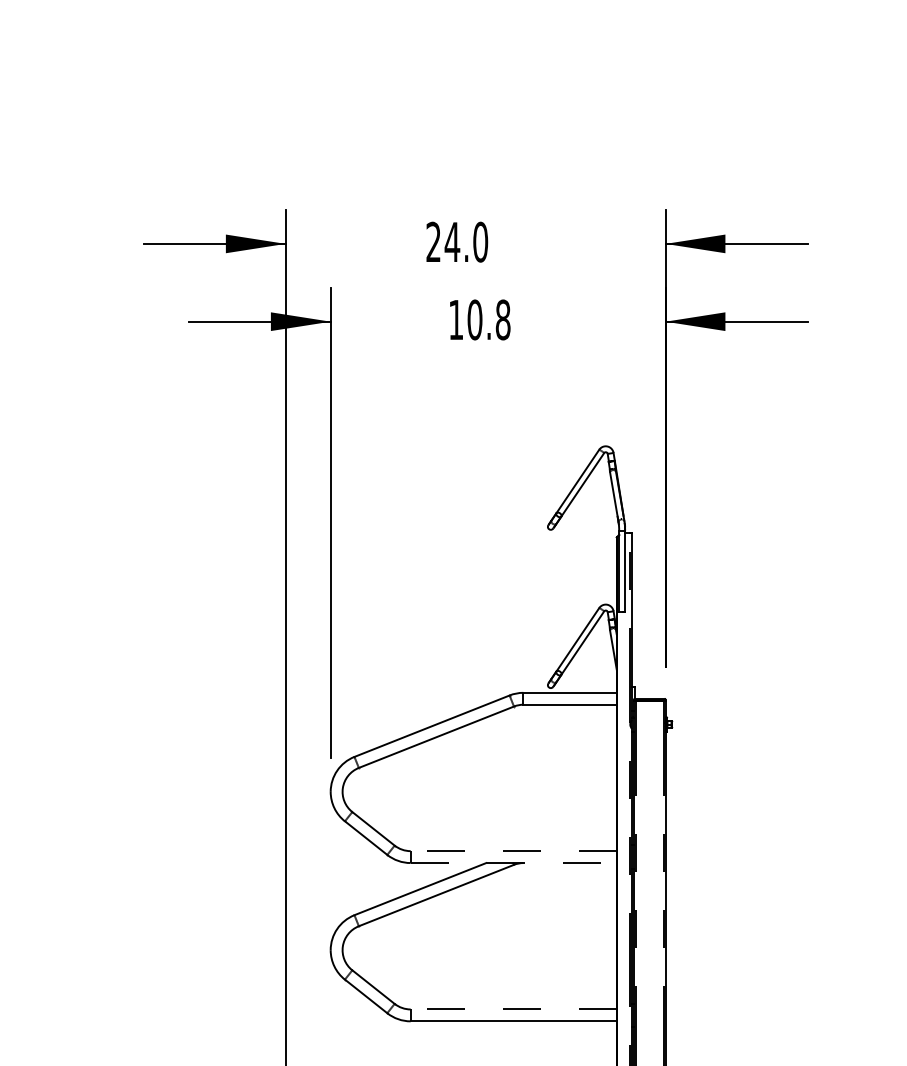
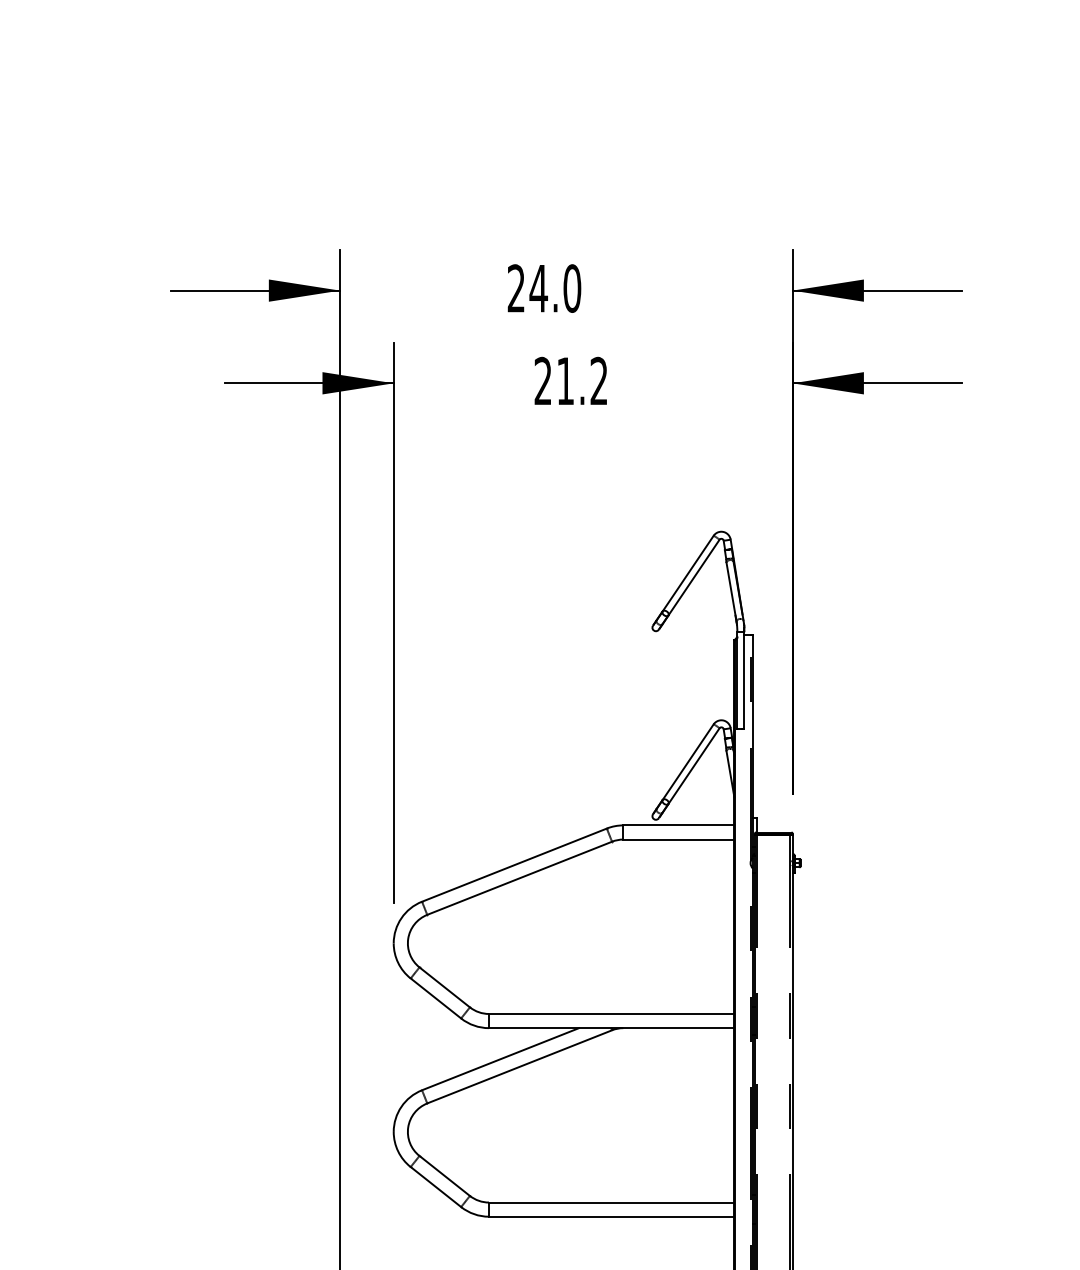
text: (479, 319) -> (570, 380), 10.8 -> 21.2
line: (513, 851) -> (611, 1014), dashed -> solid
line: (514, 863) -> (612, 1028), dashed -> solid
line: (513, 1009) -> (611, 1202), dashed -> solid

